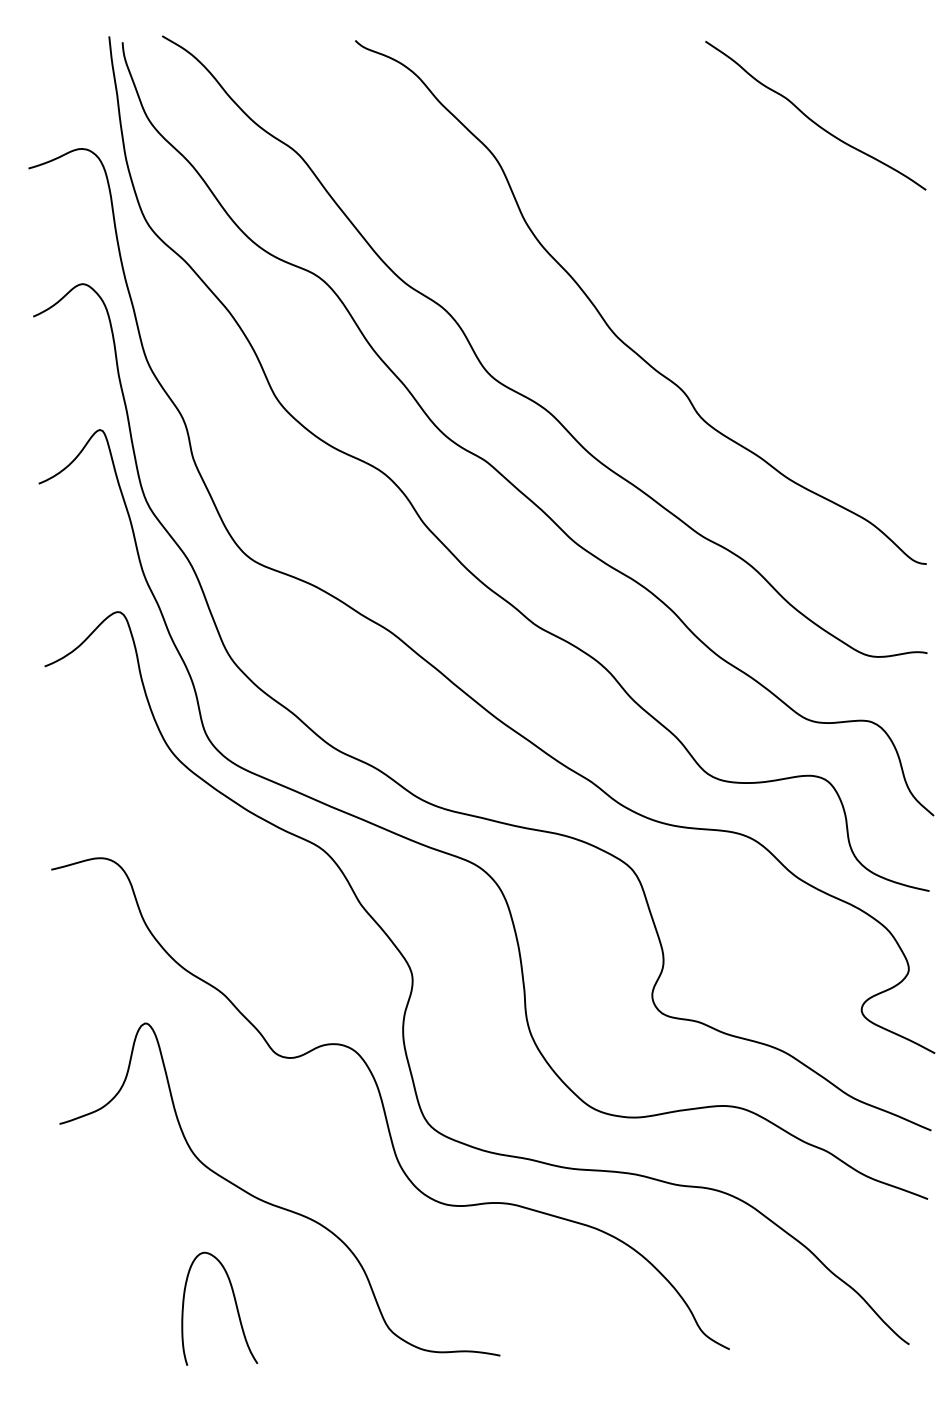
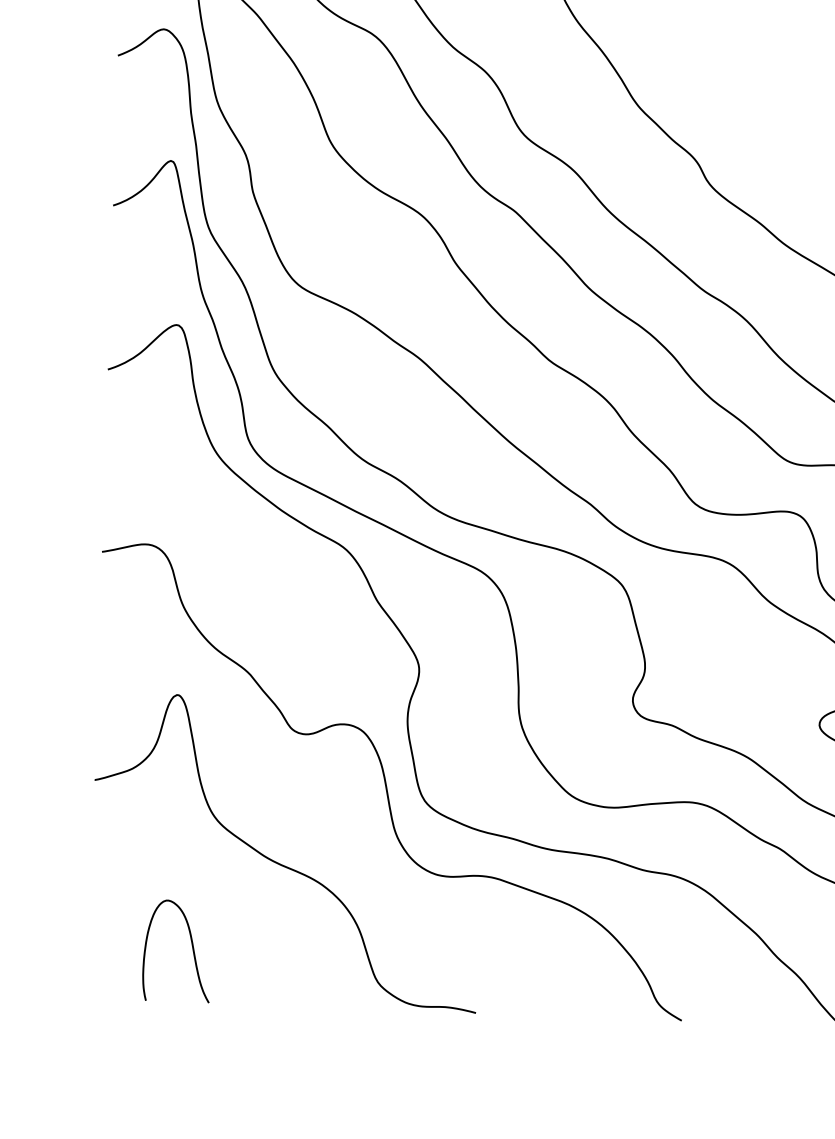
curve: (235, 1306) -> (192, 950), moved

